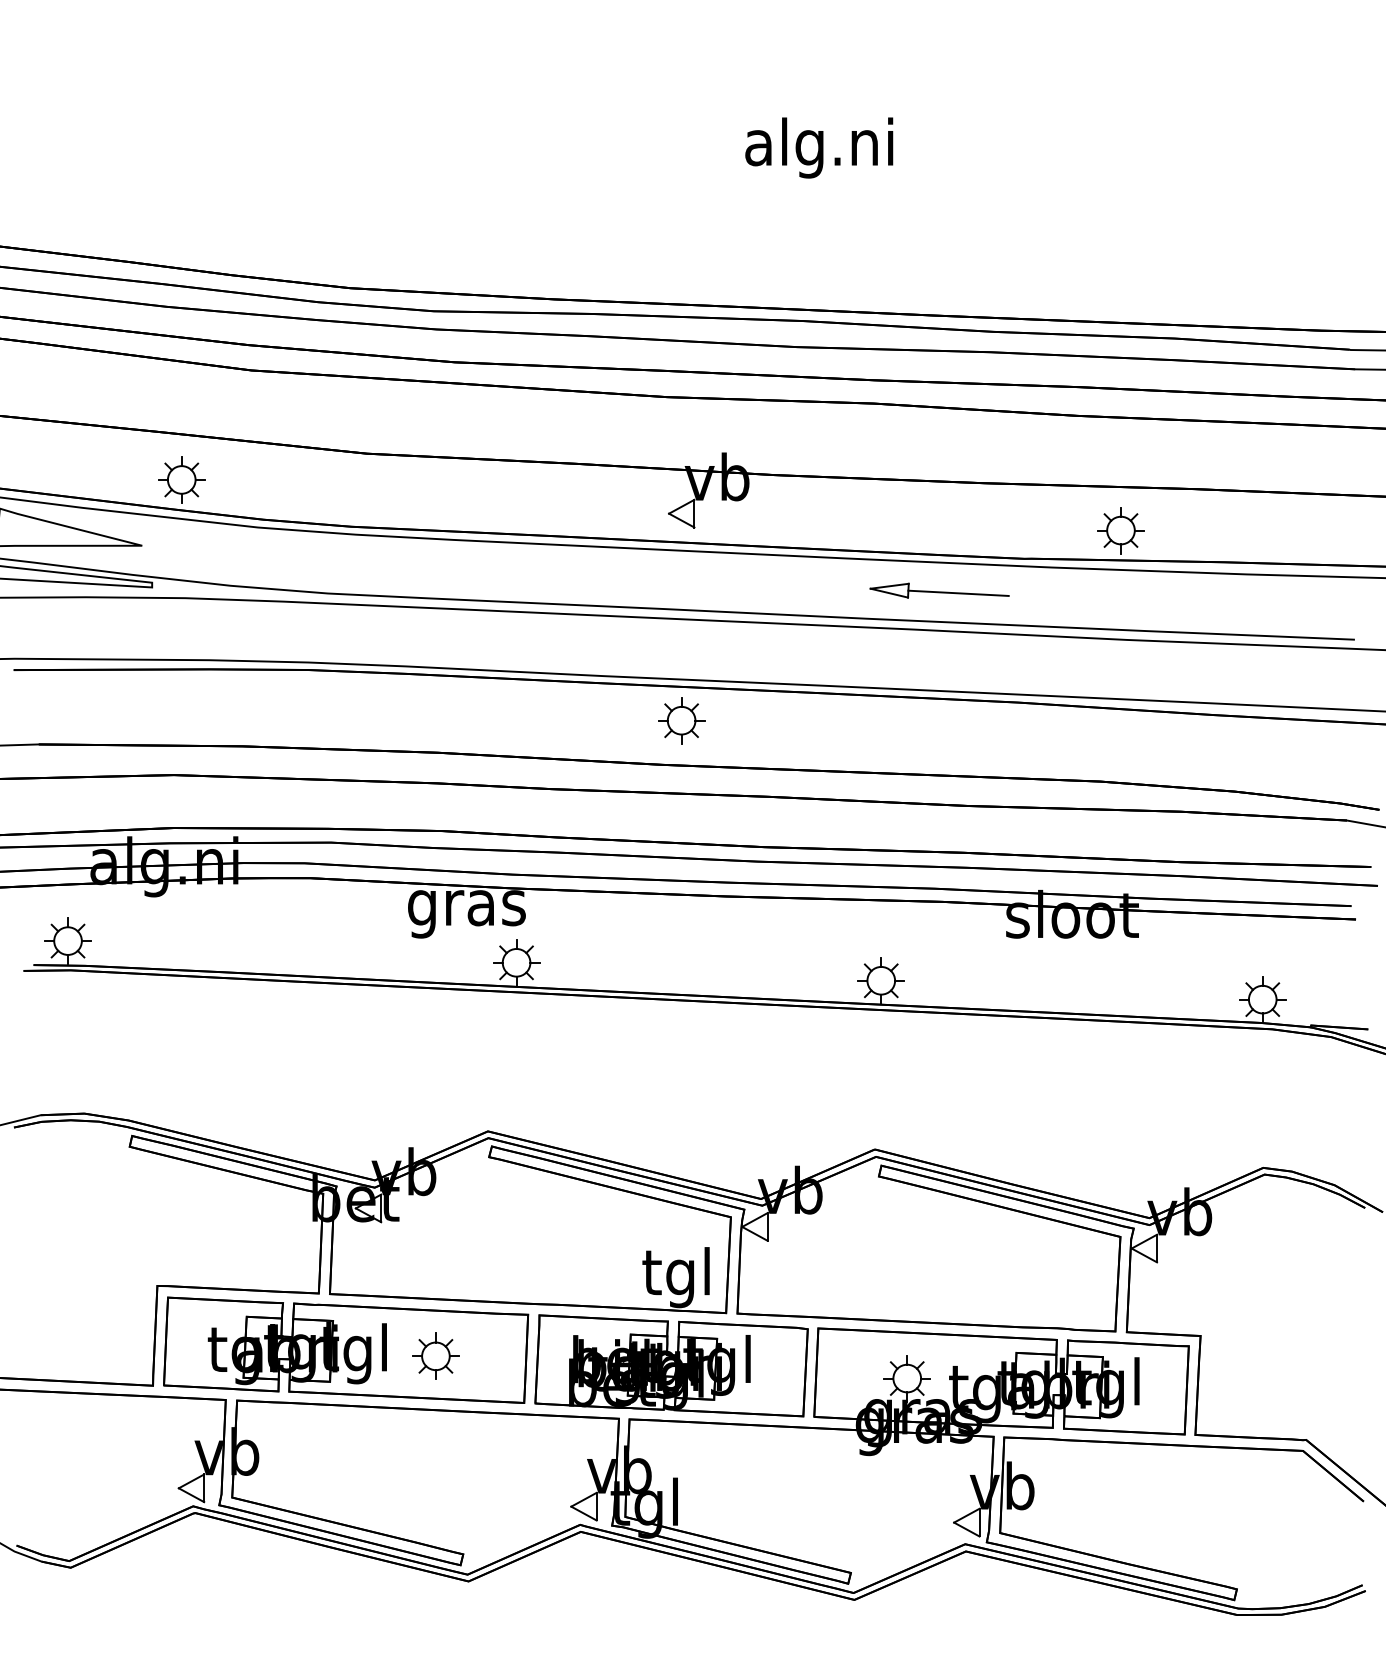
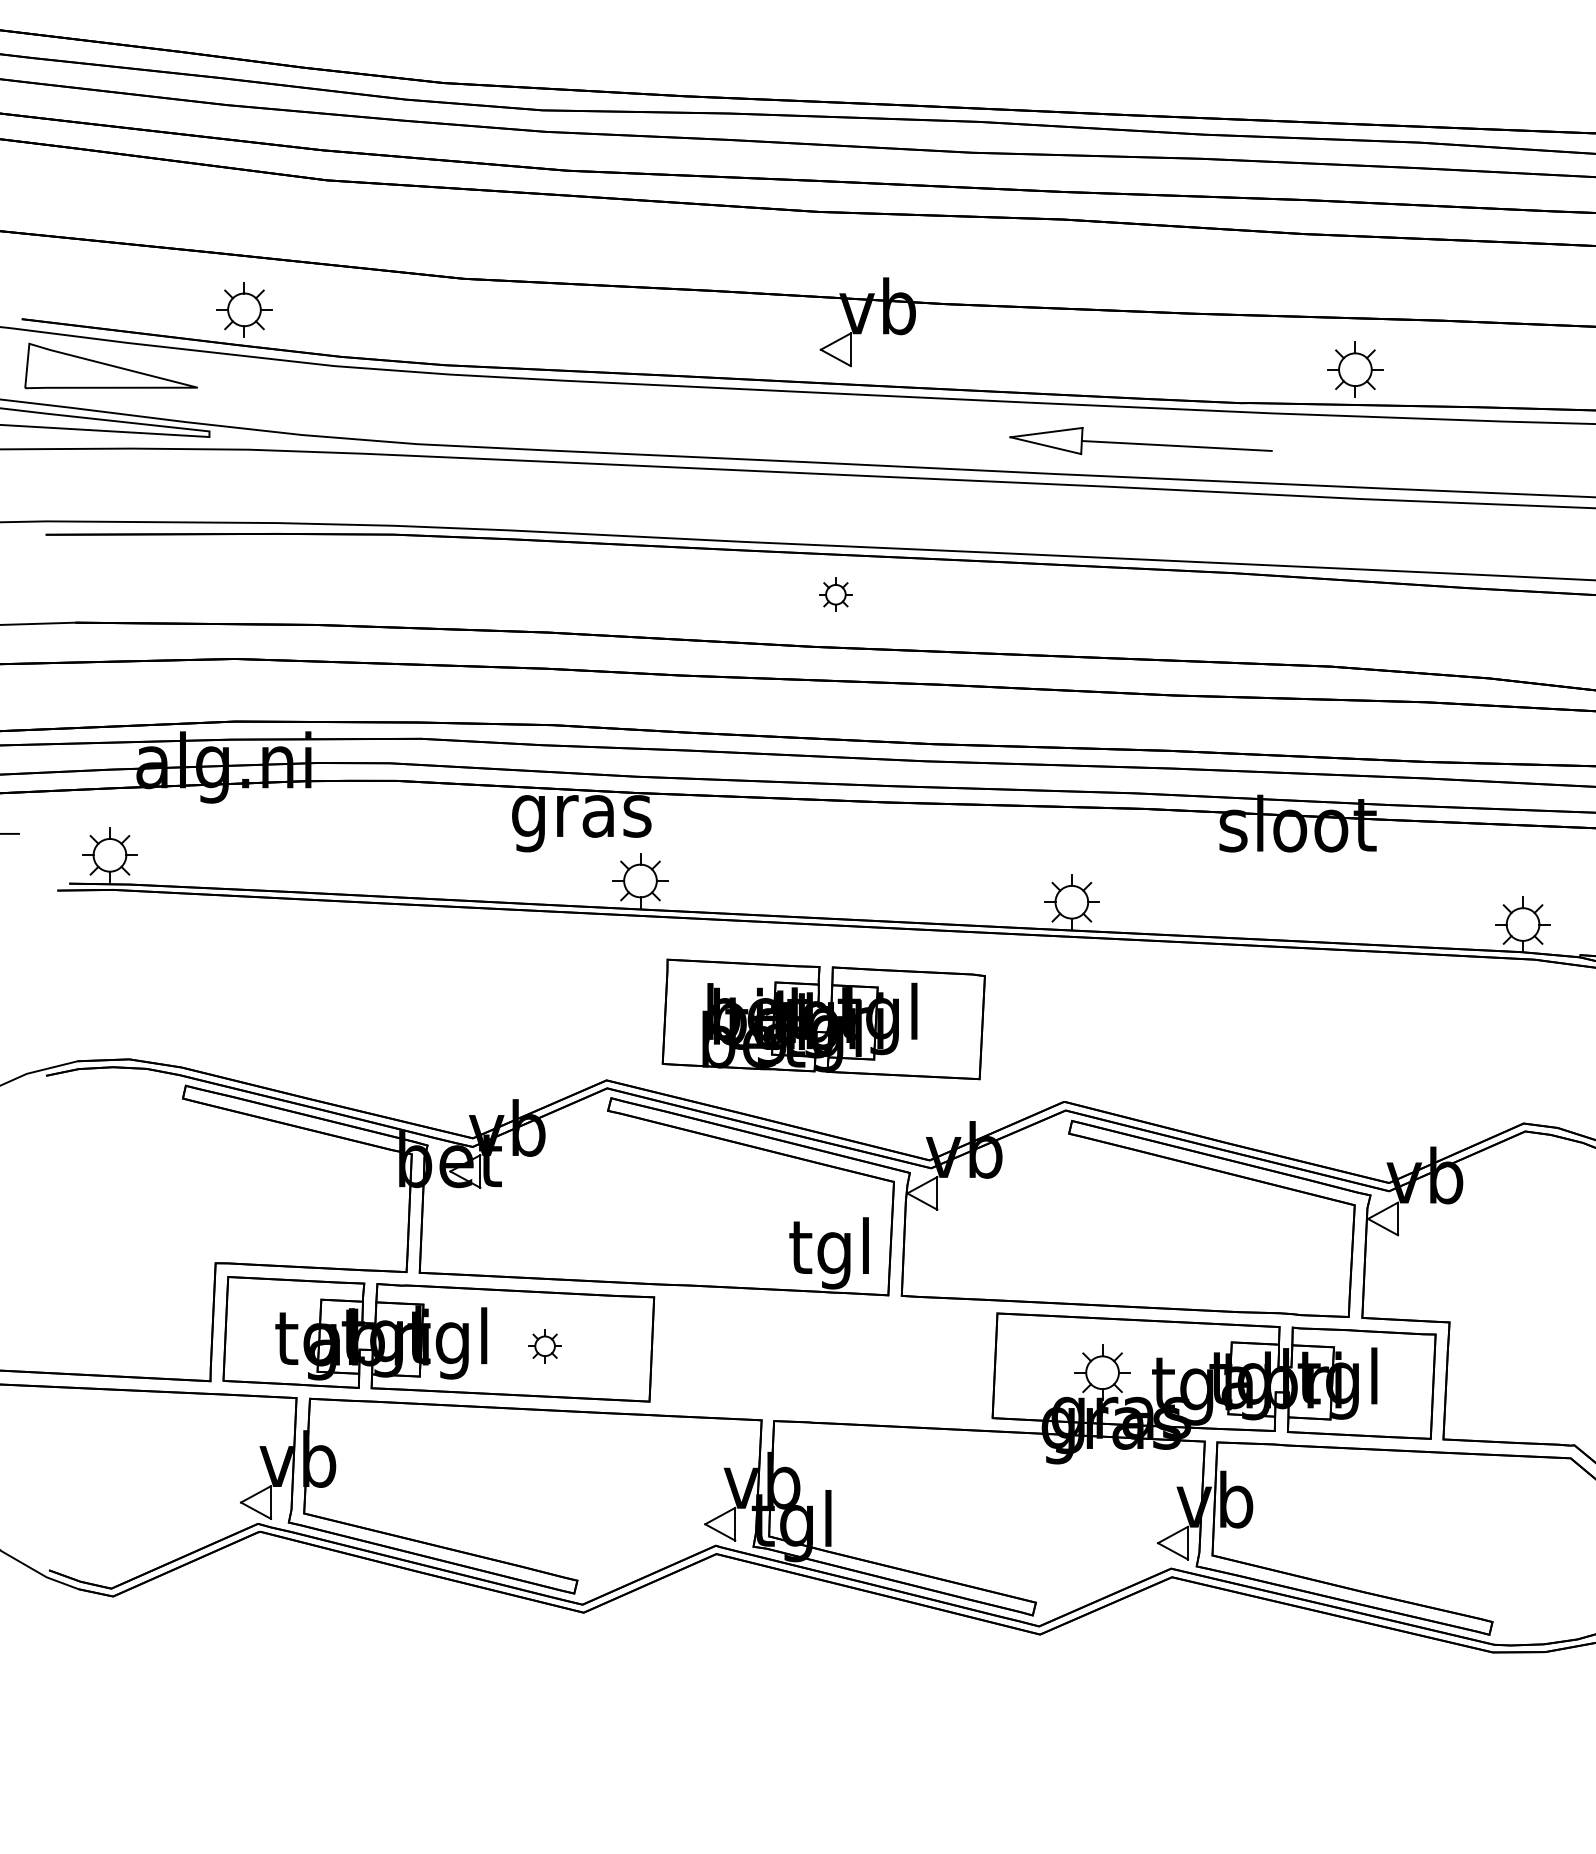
part: (939, 590) -> (1140, 440), size x1.6
part: (681, 720) -> (835, 594), size x0.6
part: (435, 1355) -> (544, 1345), size x0.6
part: (671, 1365) -> (823, 1019), moved

